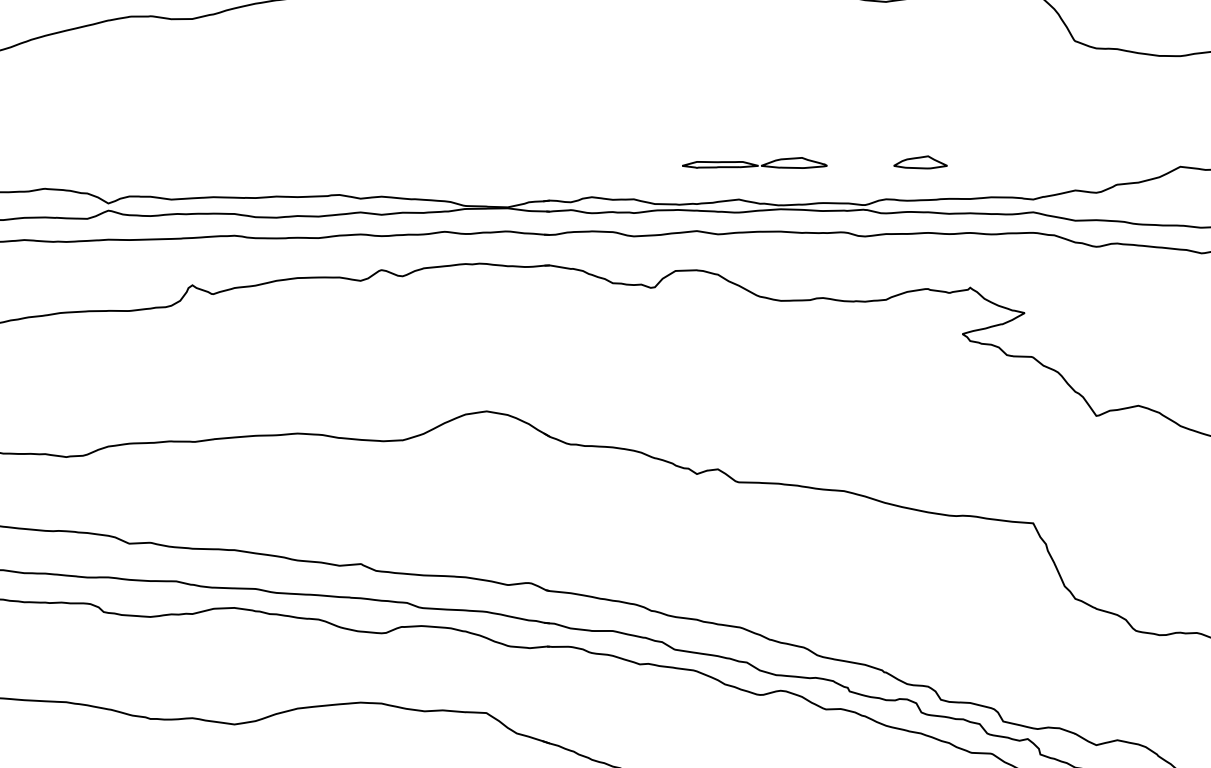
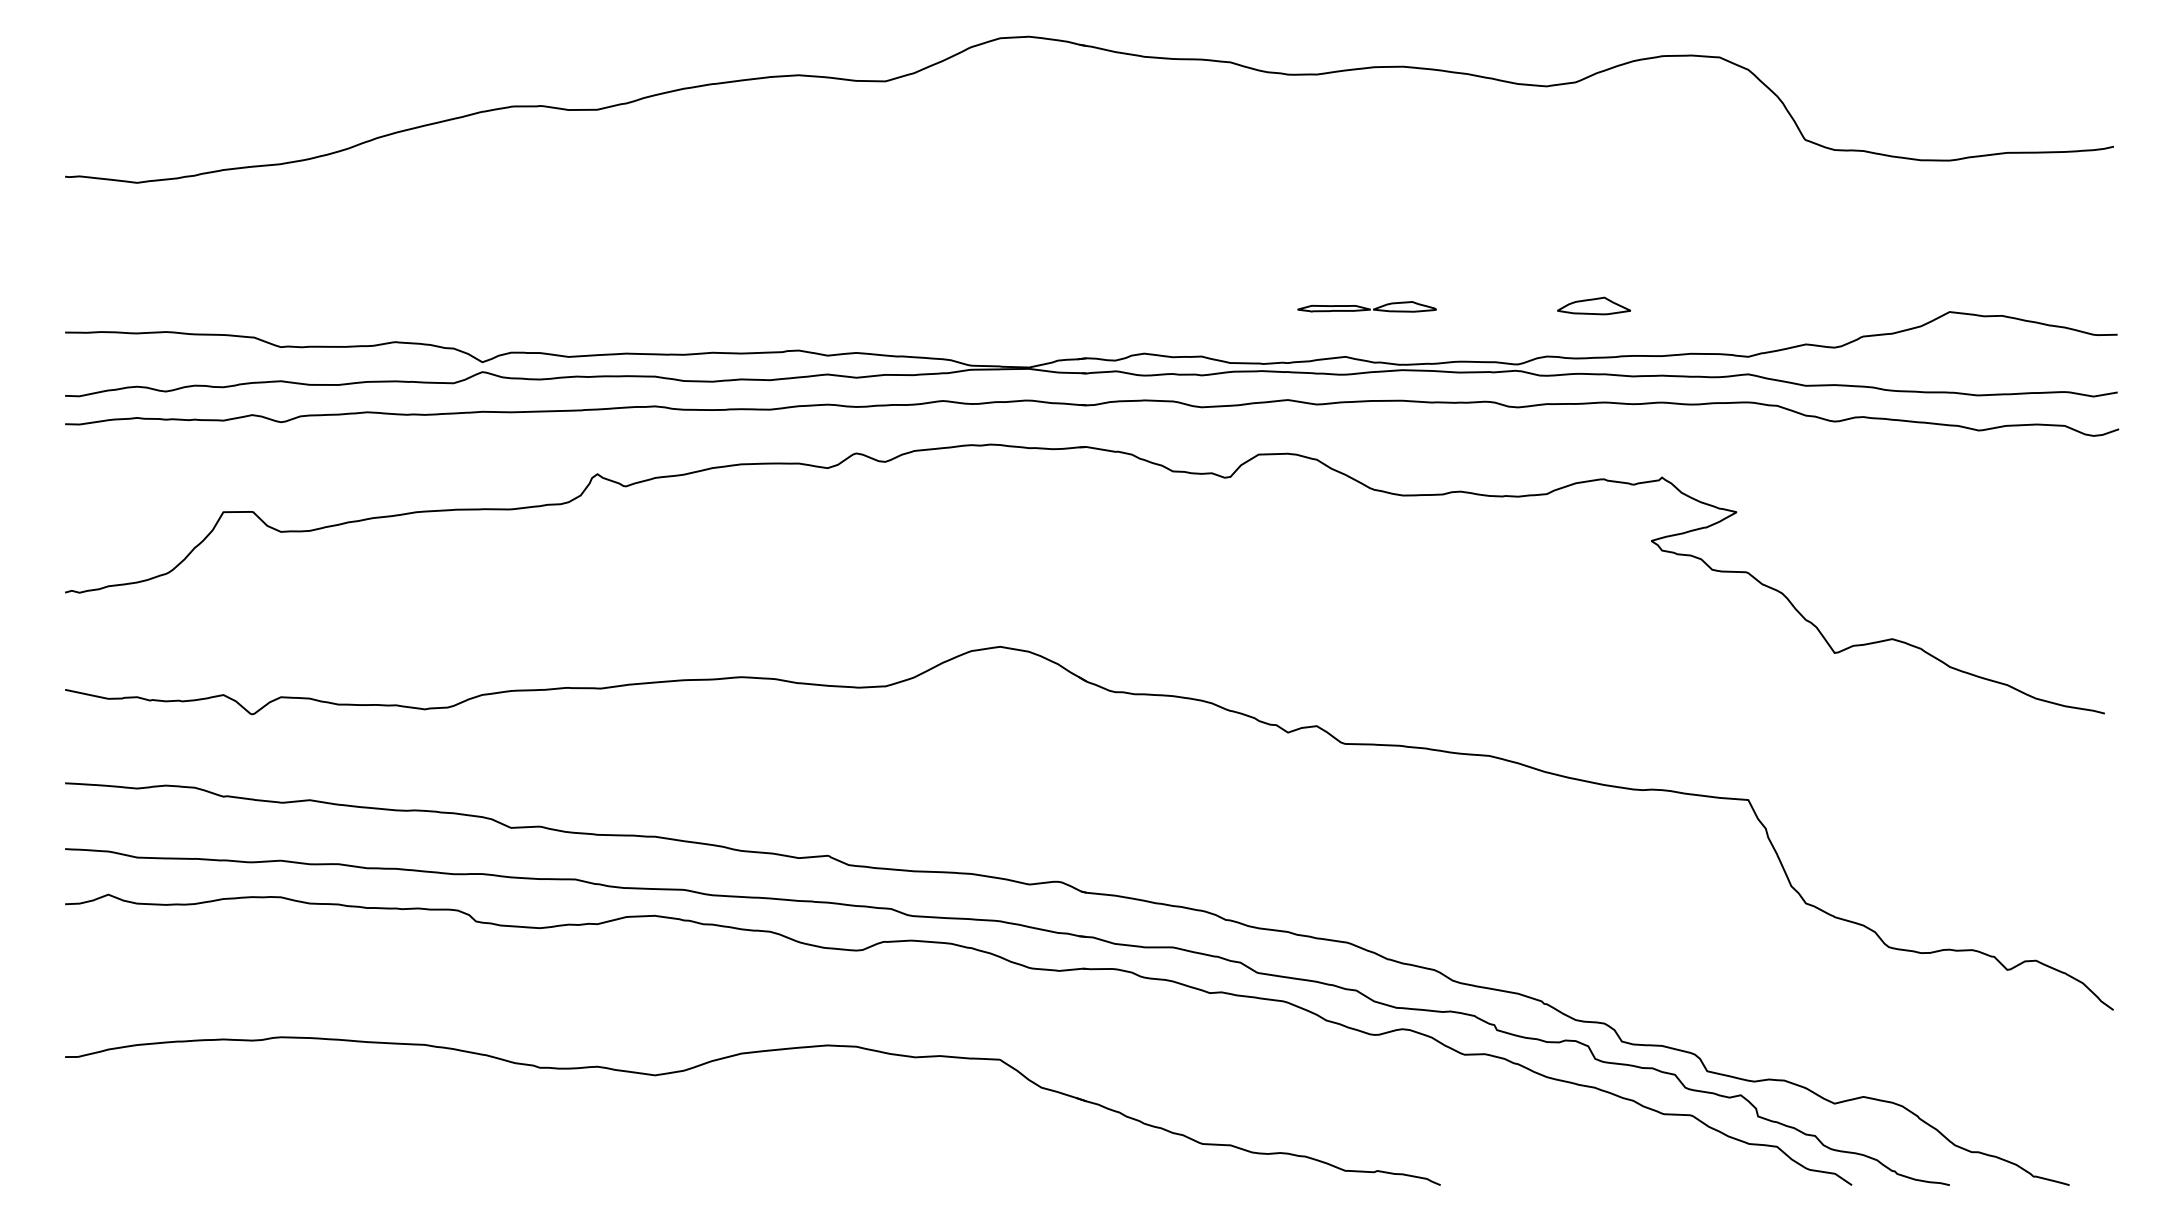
part: (754, 162) -> (1366, 306), size x0.7

